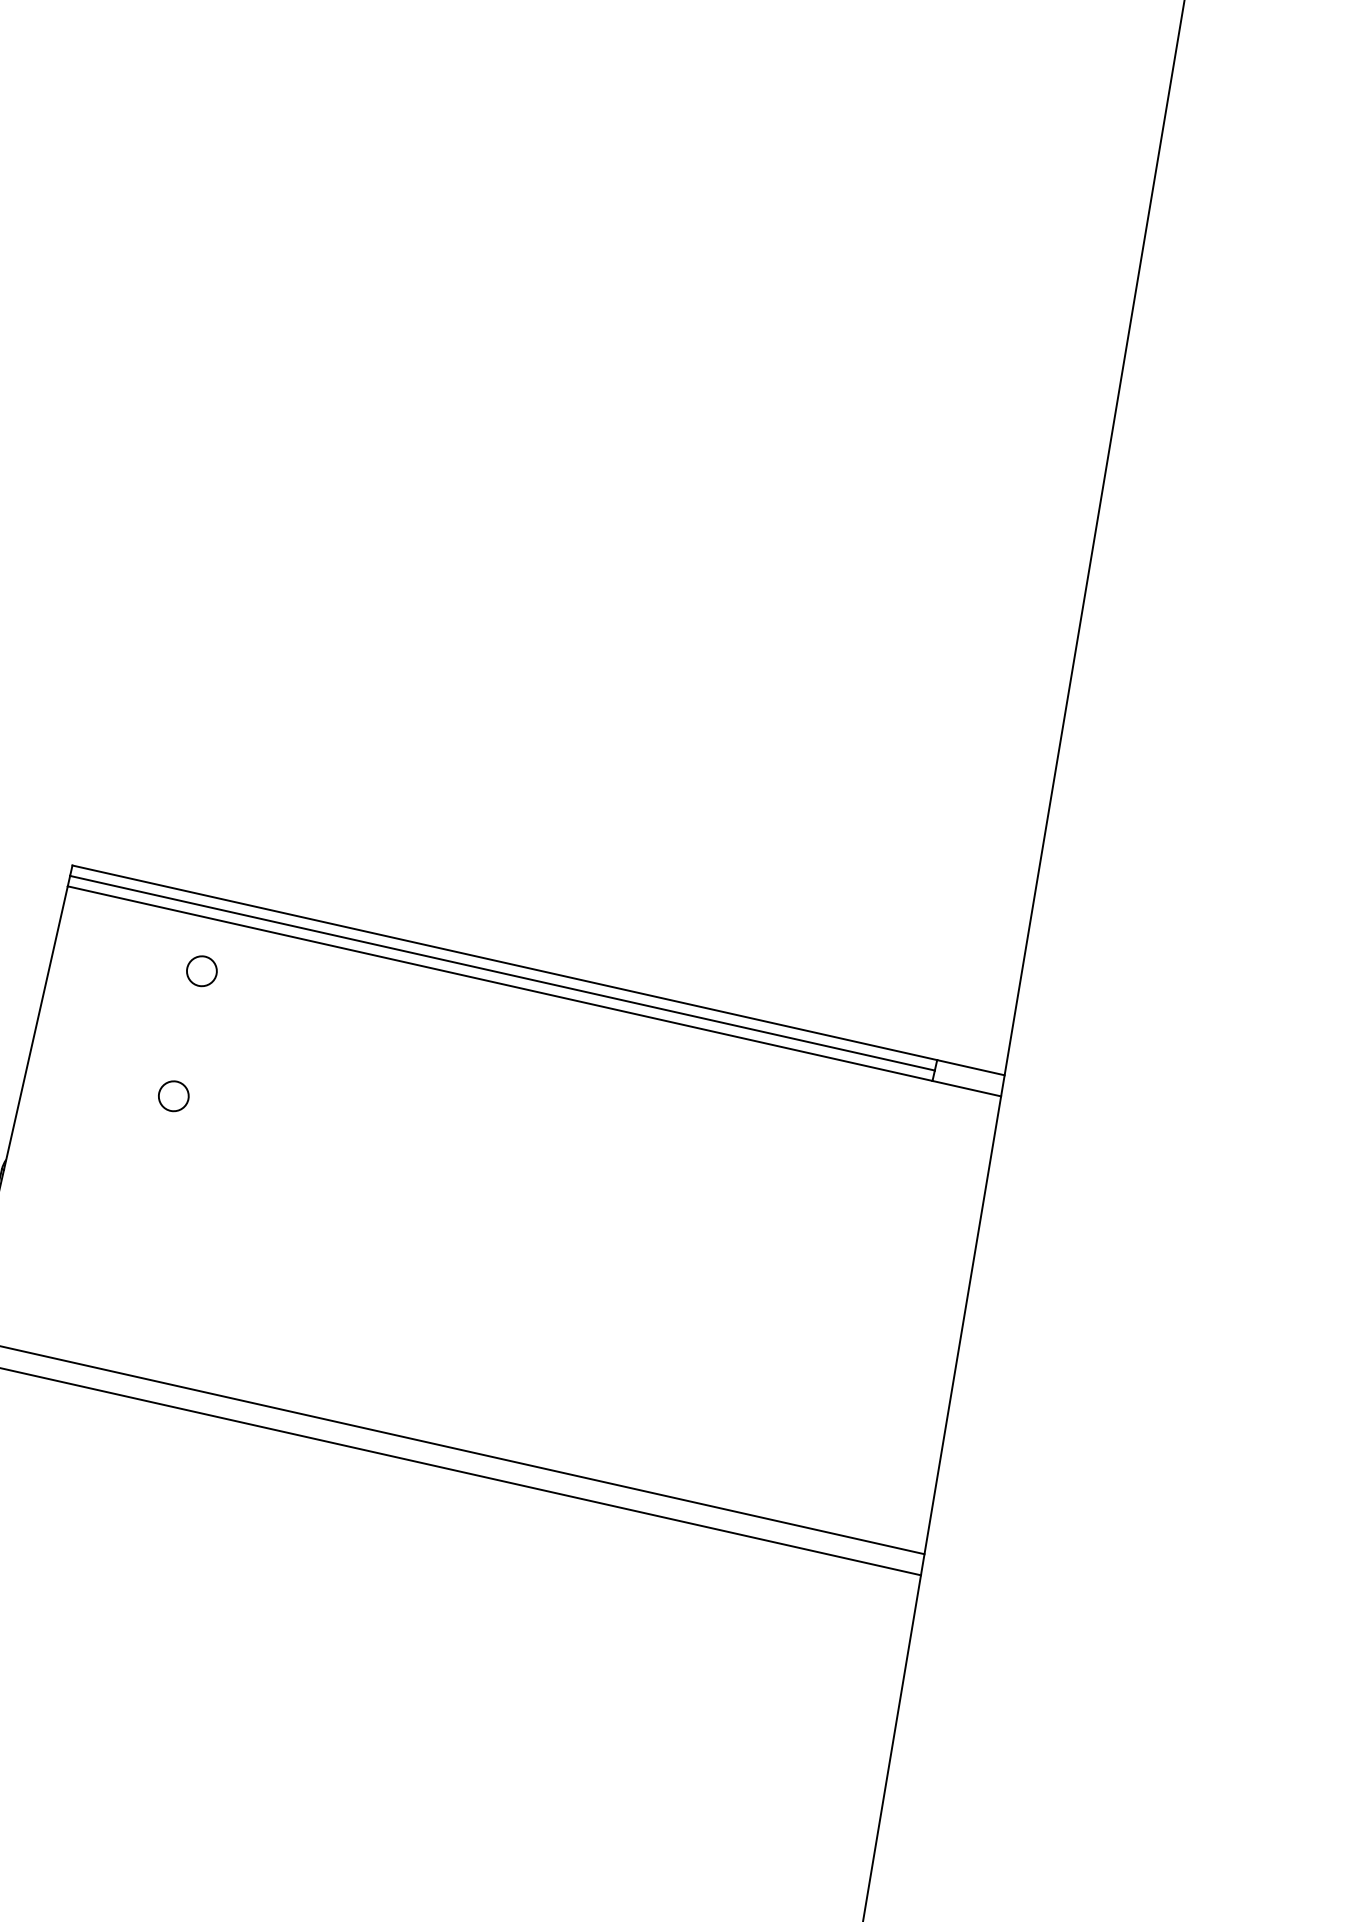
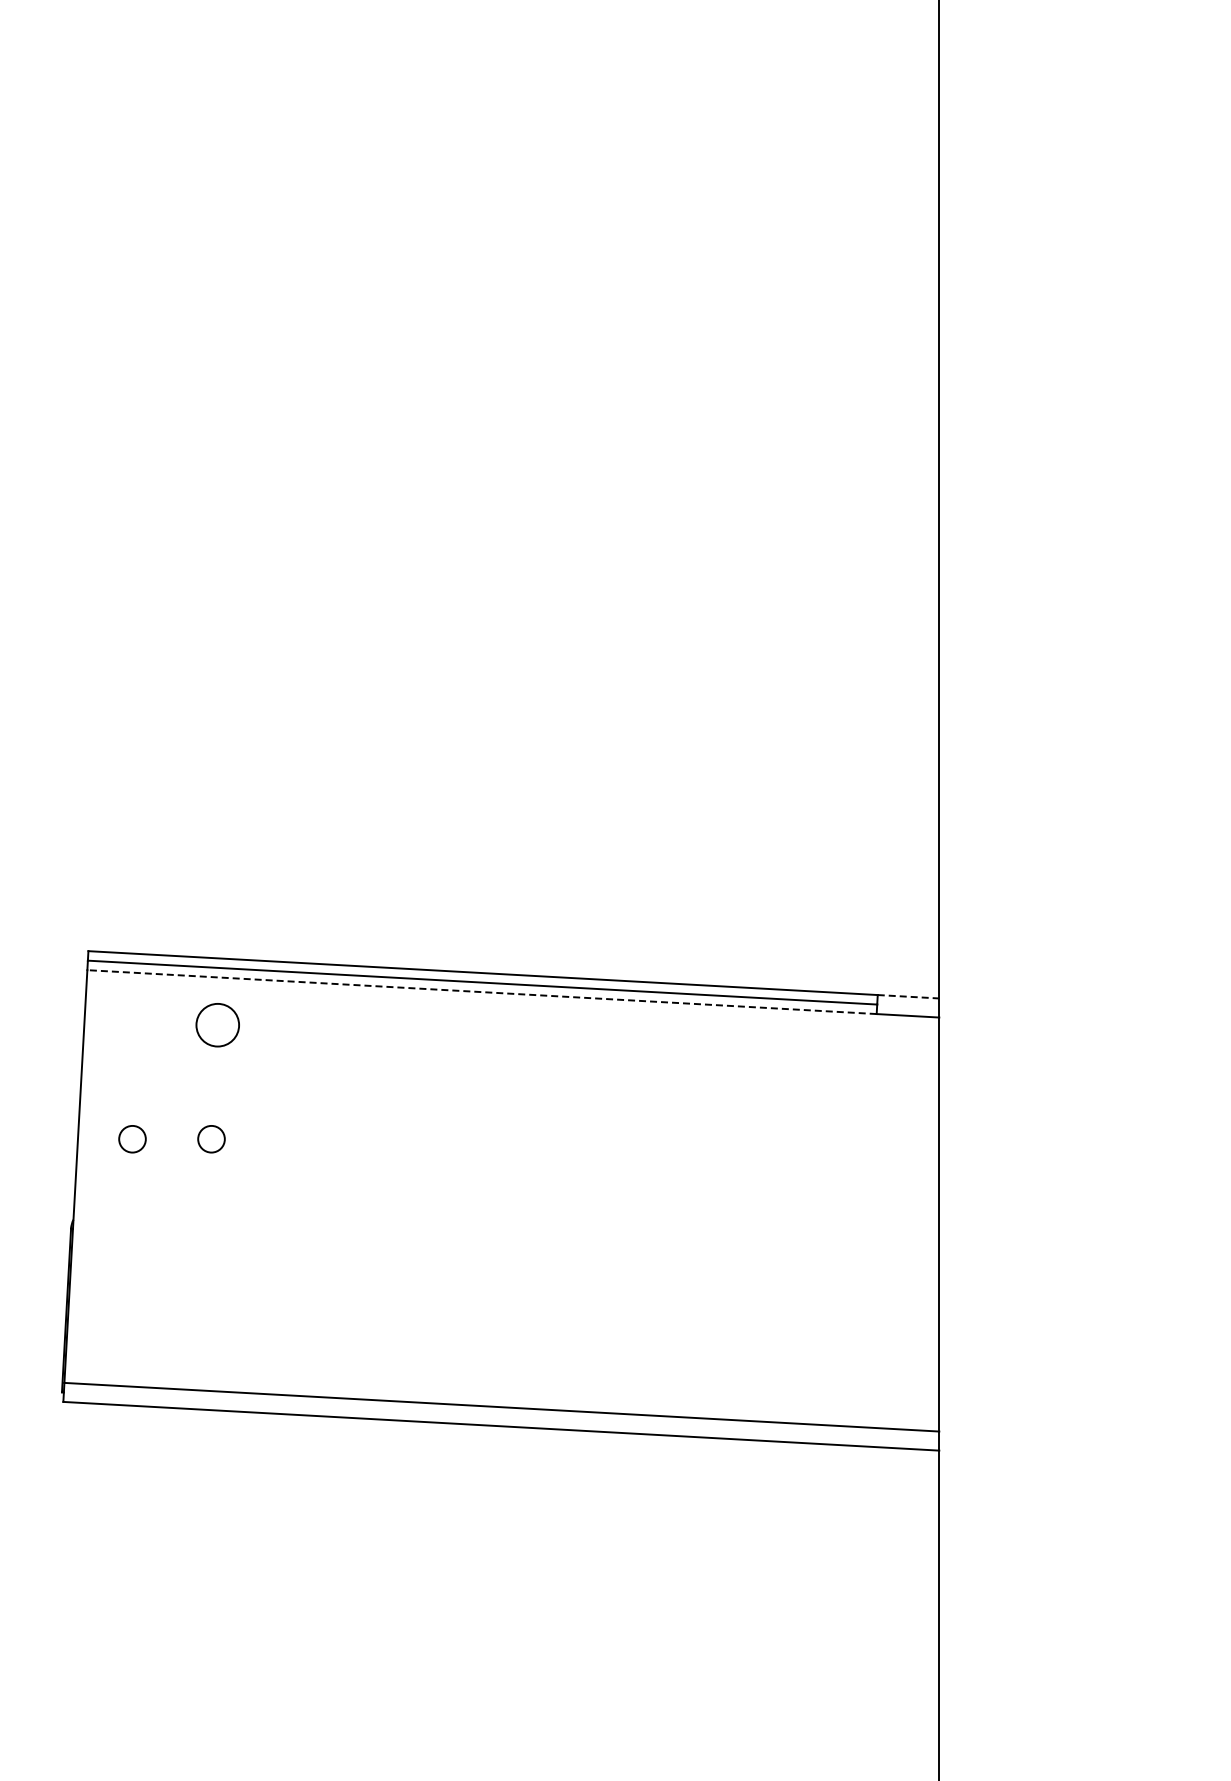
circle: (201, 970) -> (217, 1024), size x1.6
line: (499, 983) -> (481, 992), solid -> dashed
line: (970, 1067) -> (908, 996), solid -> dashed
circle: (86, 1081) -> (132, 1139), added

